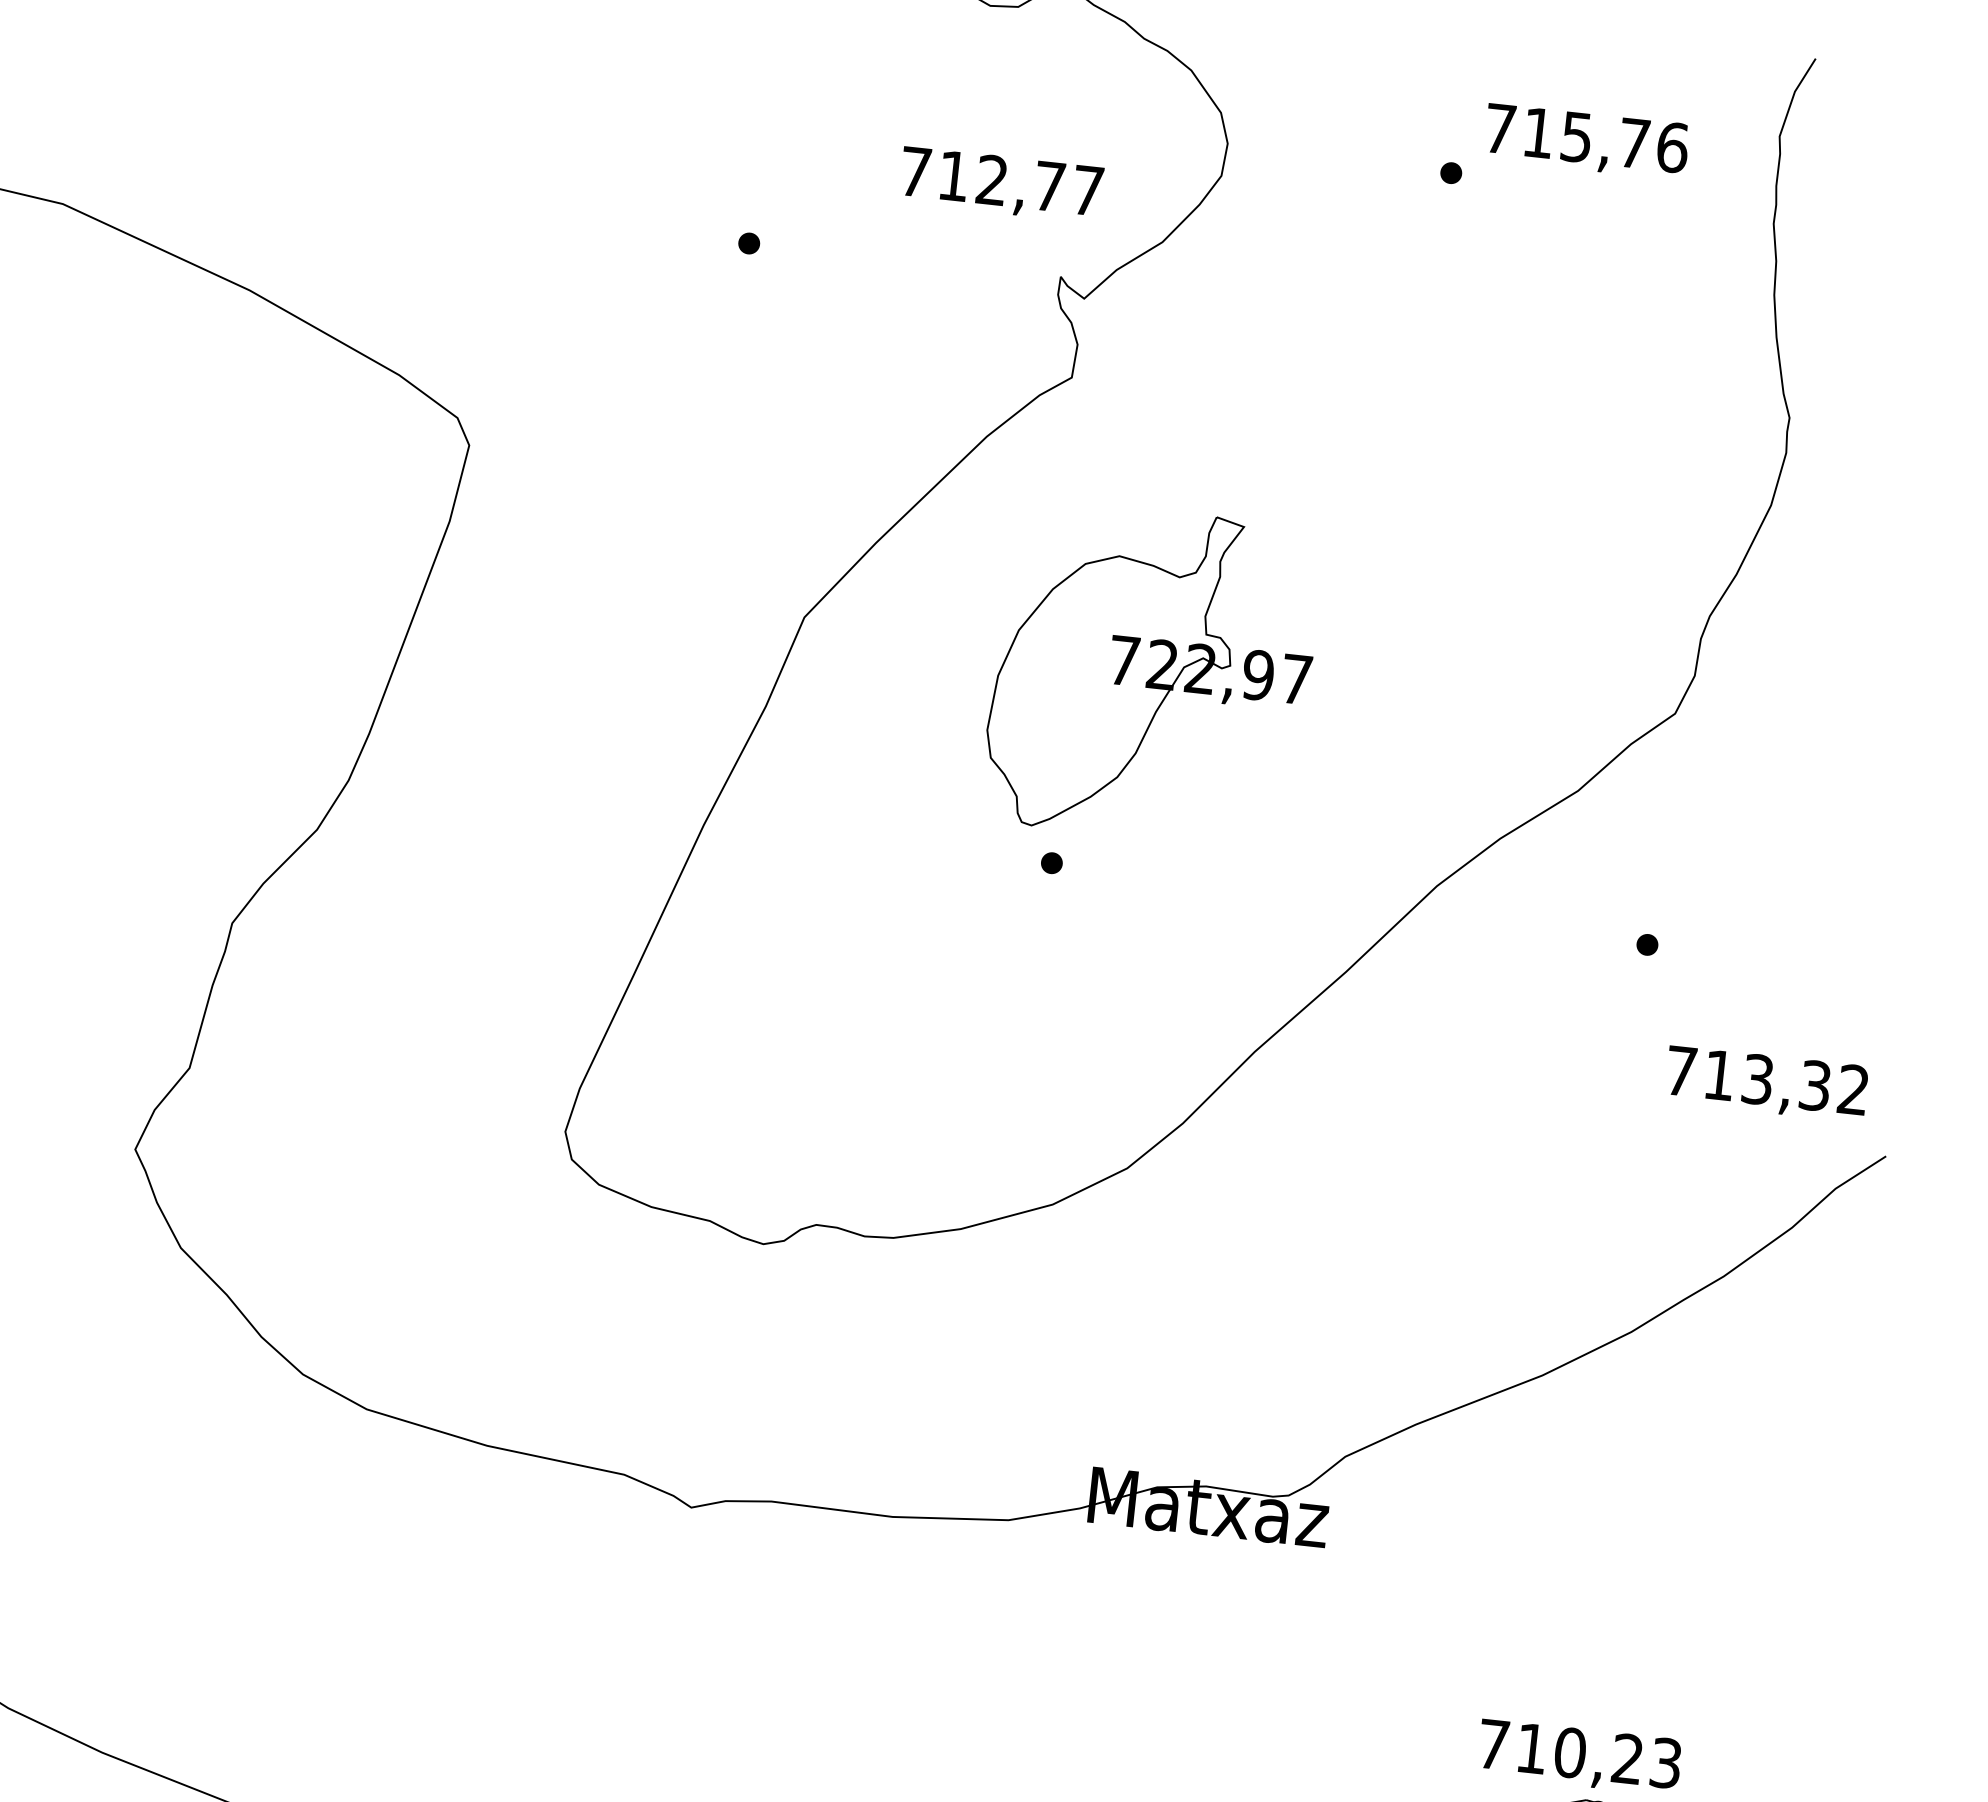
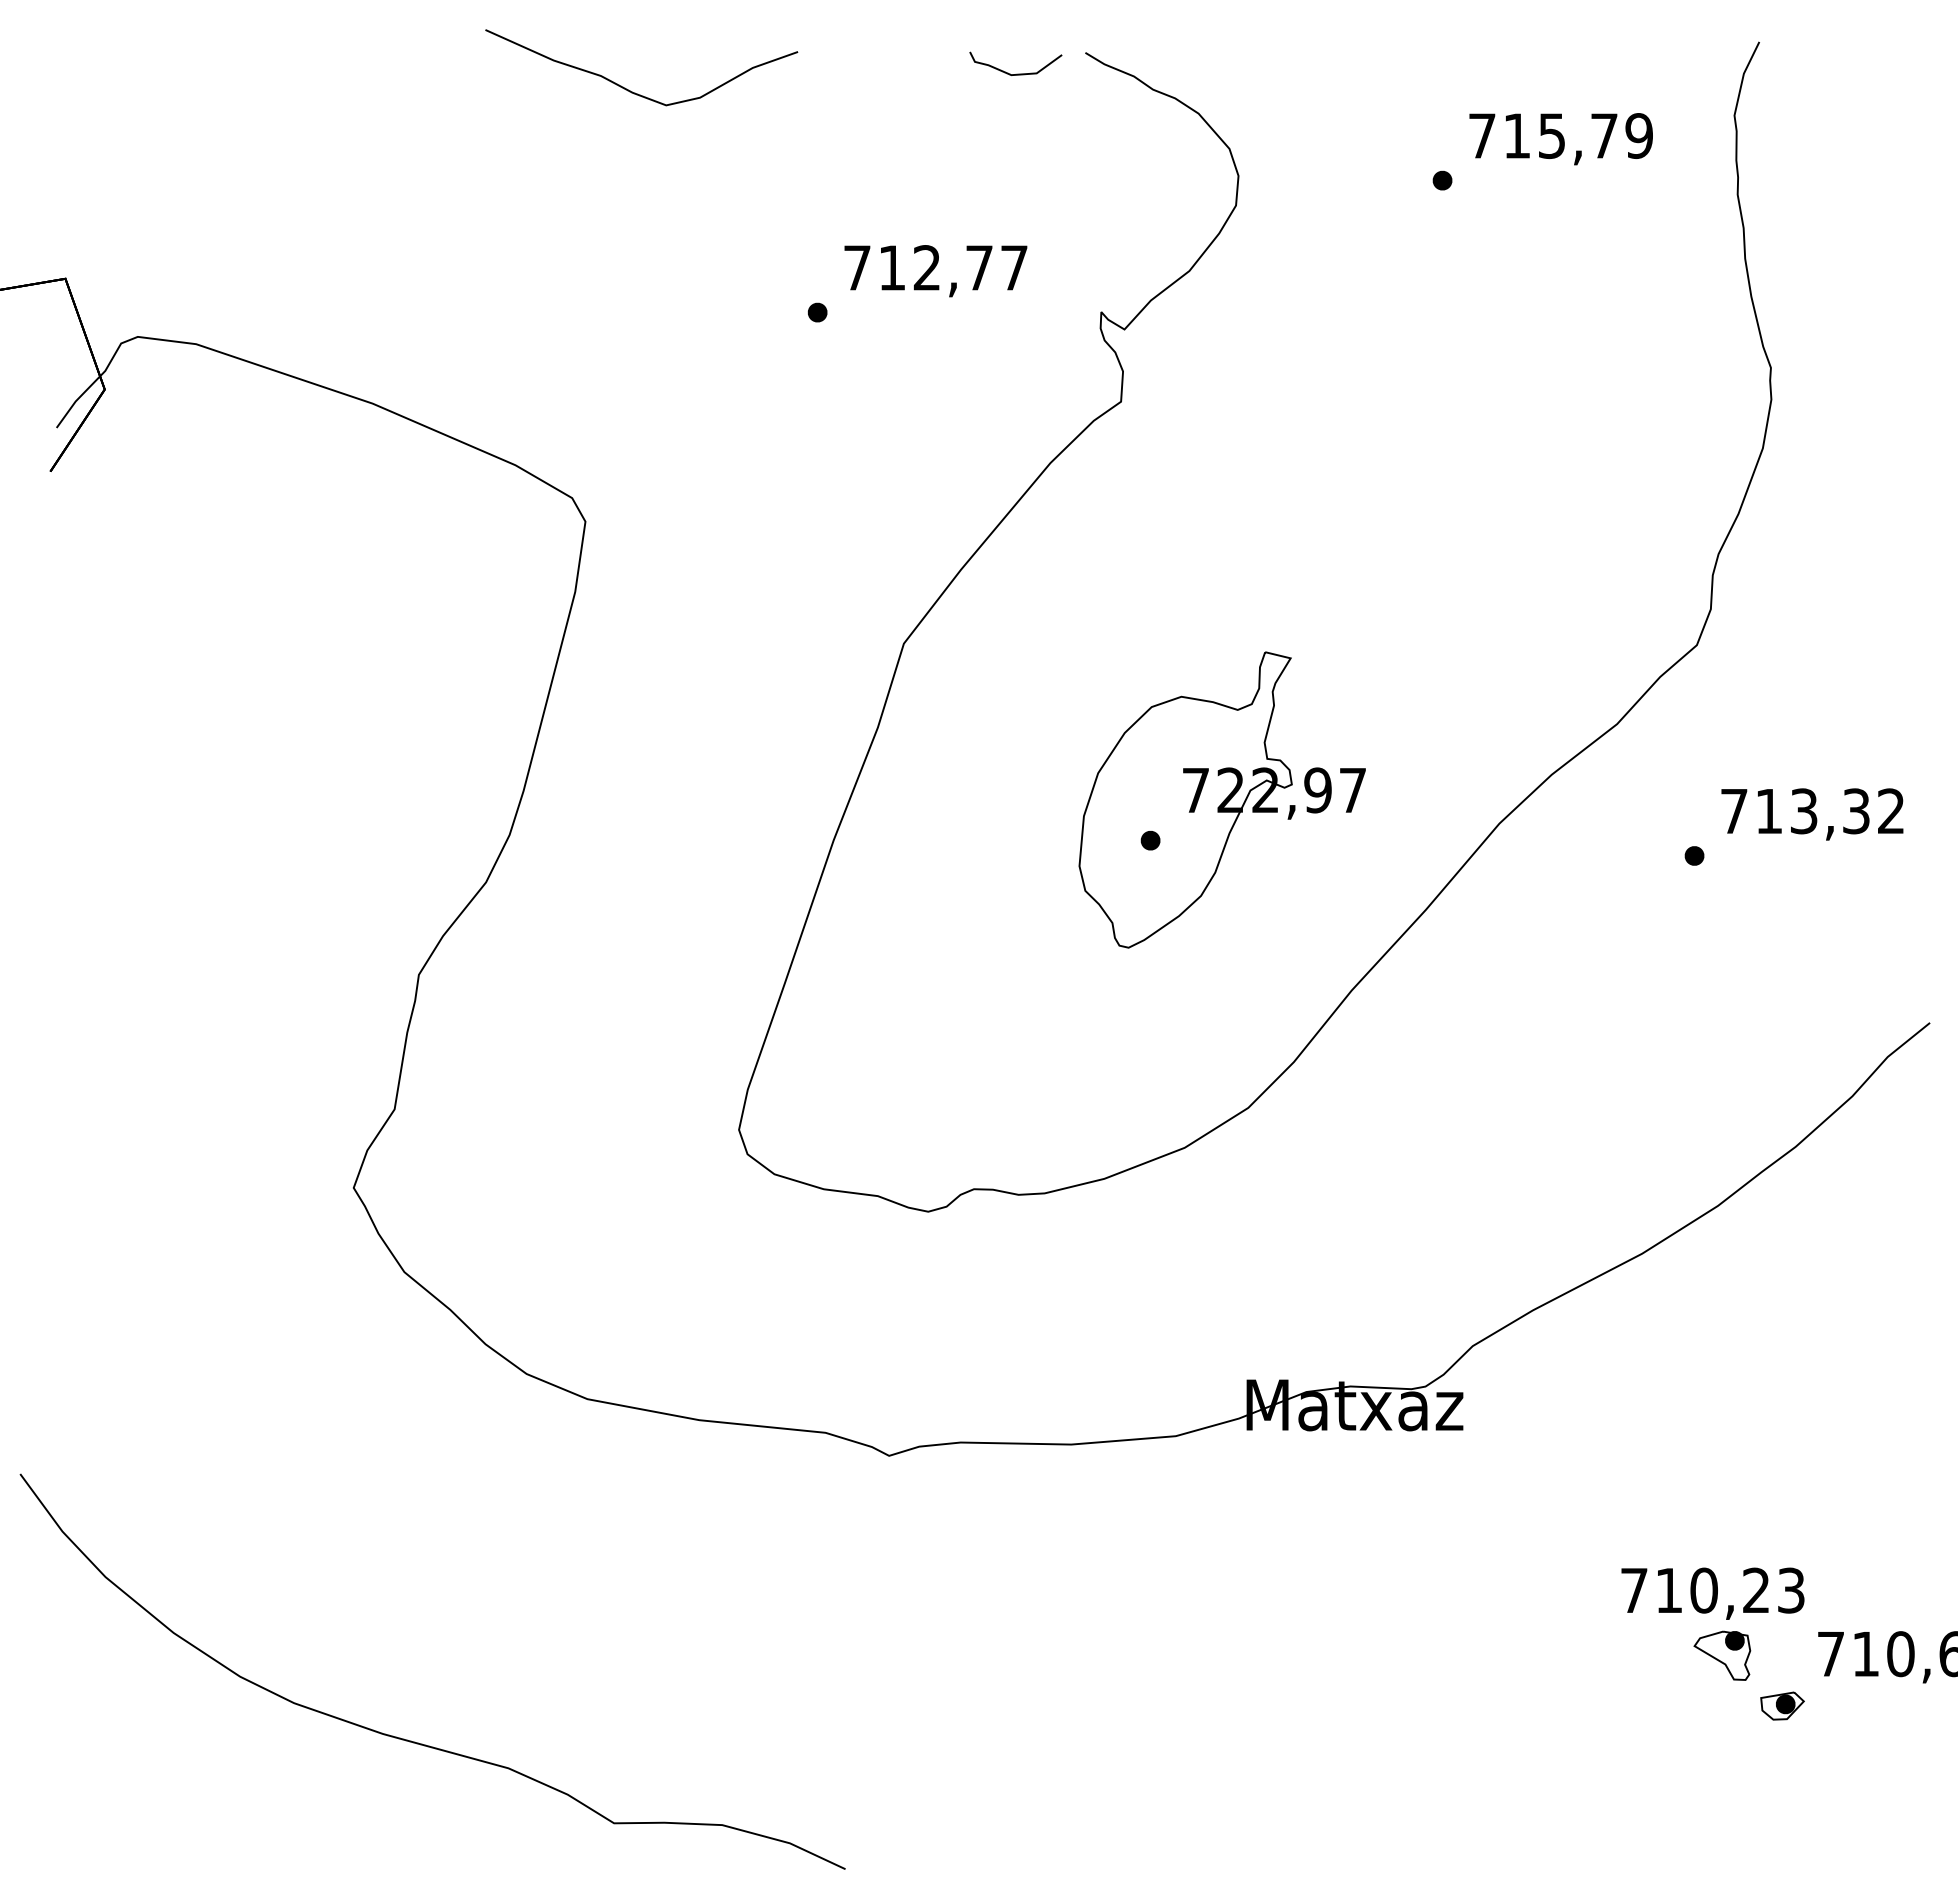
text: (1672, 147) -> (1639, 135), 715,76 -> 715,79
text: (1000, 185) -> (935, 271), moved
part: (1151, 673) -> (1221, 799), moved
text: (1766, 1084) -> (1812, 814), moved

